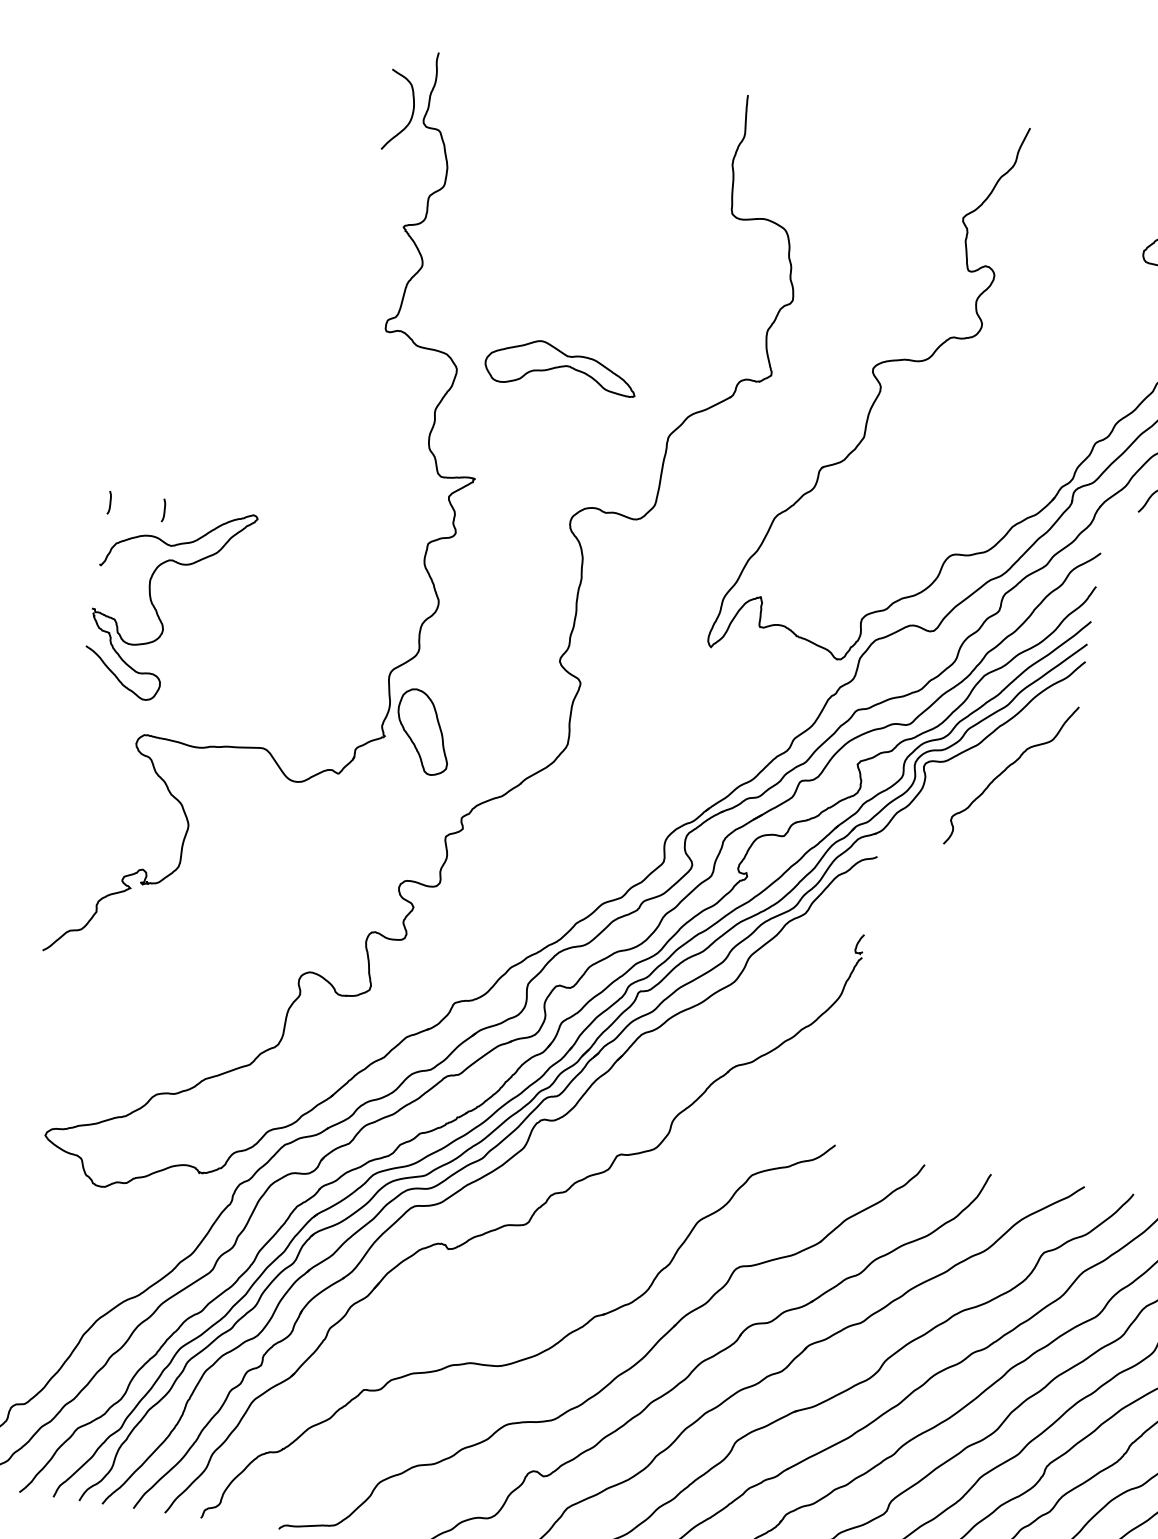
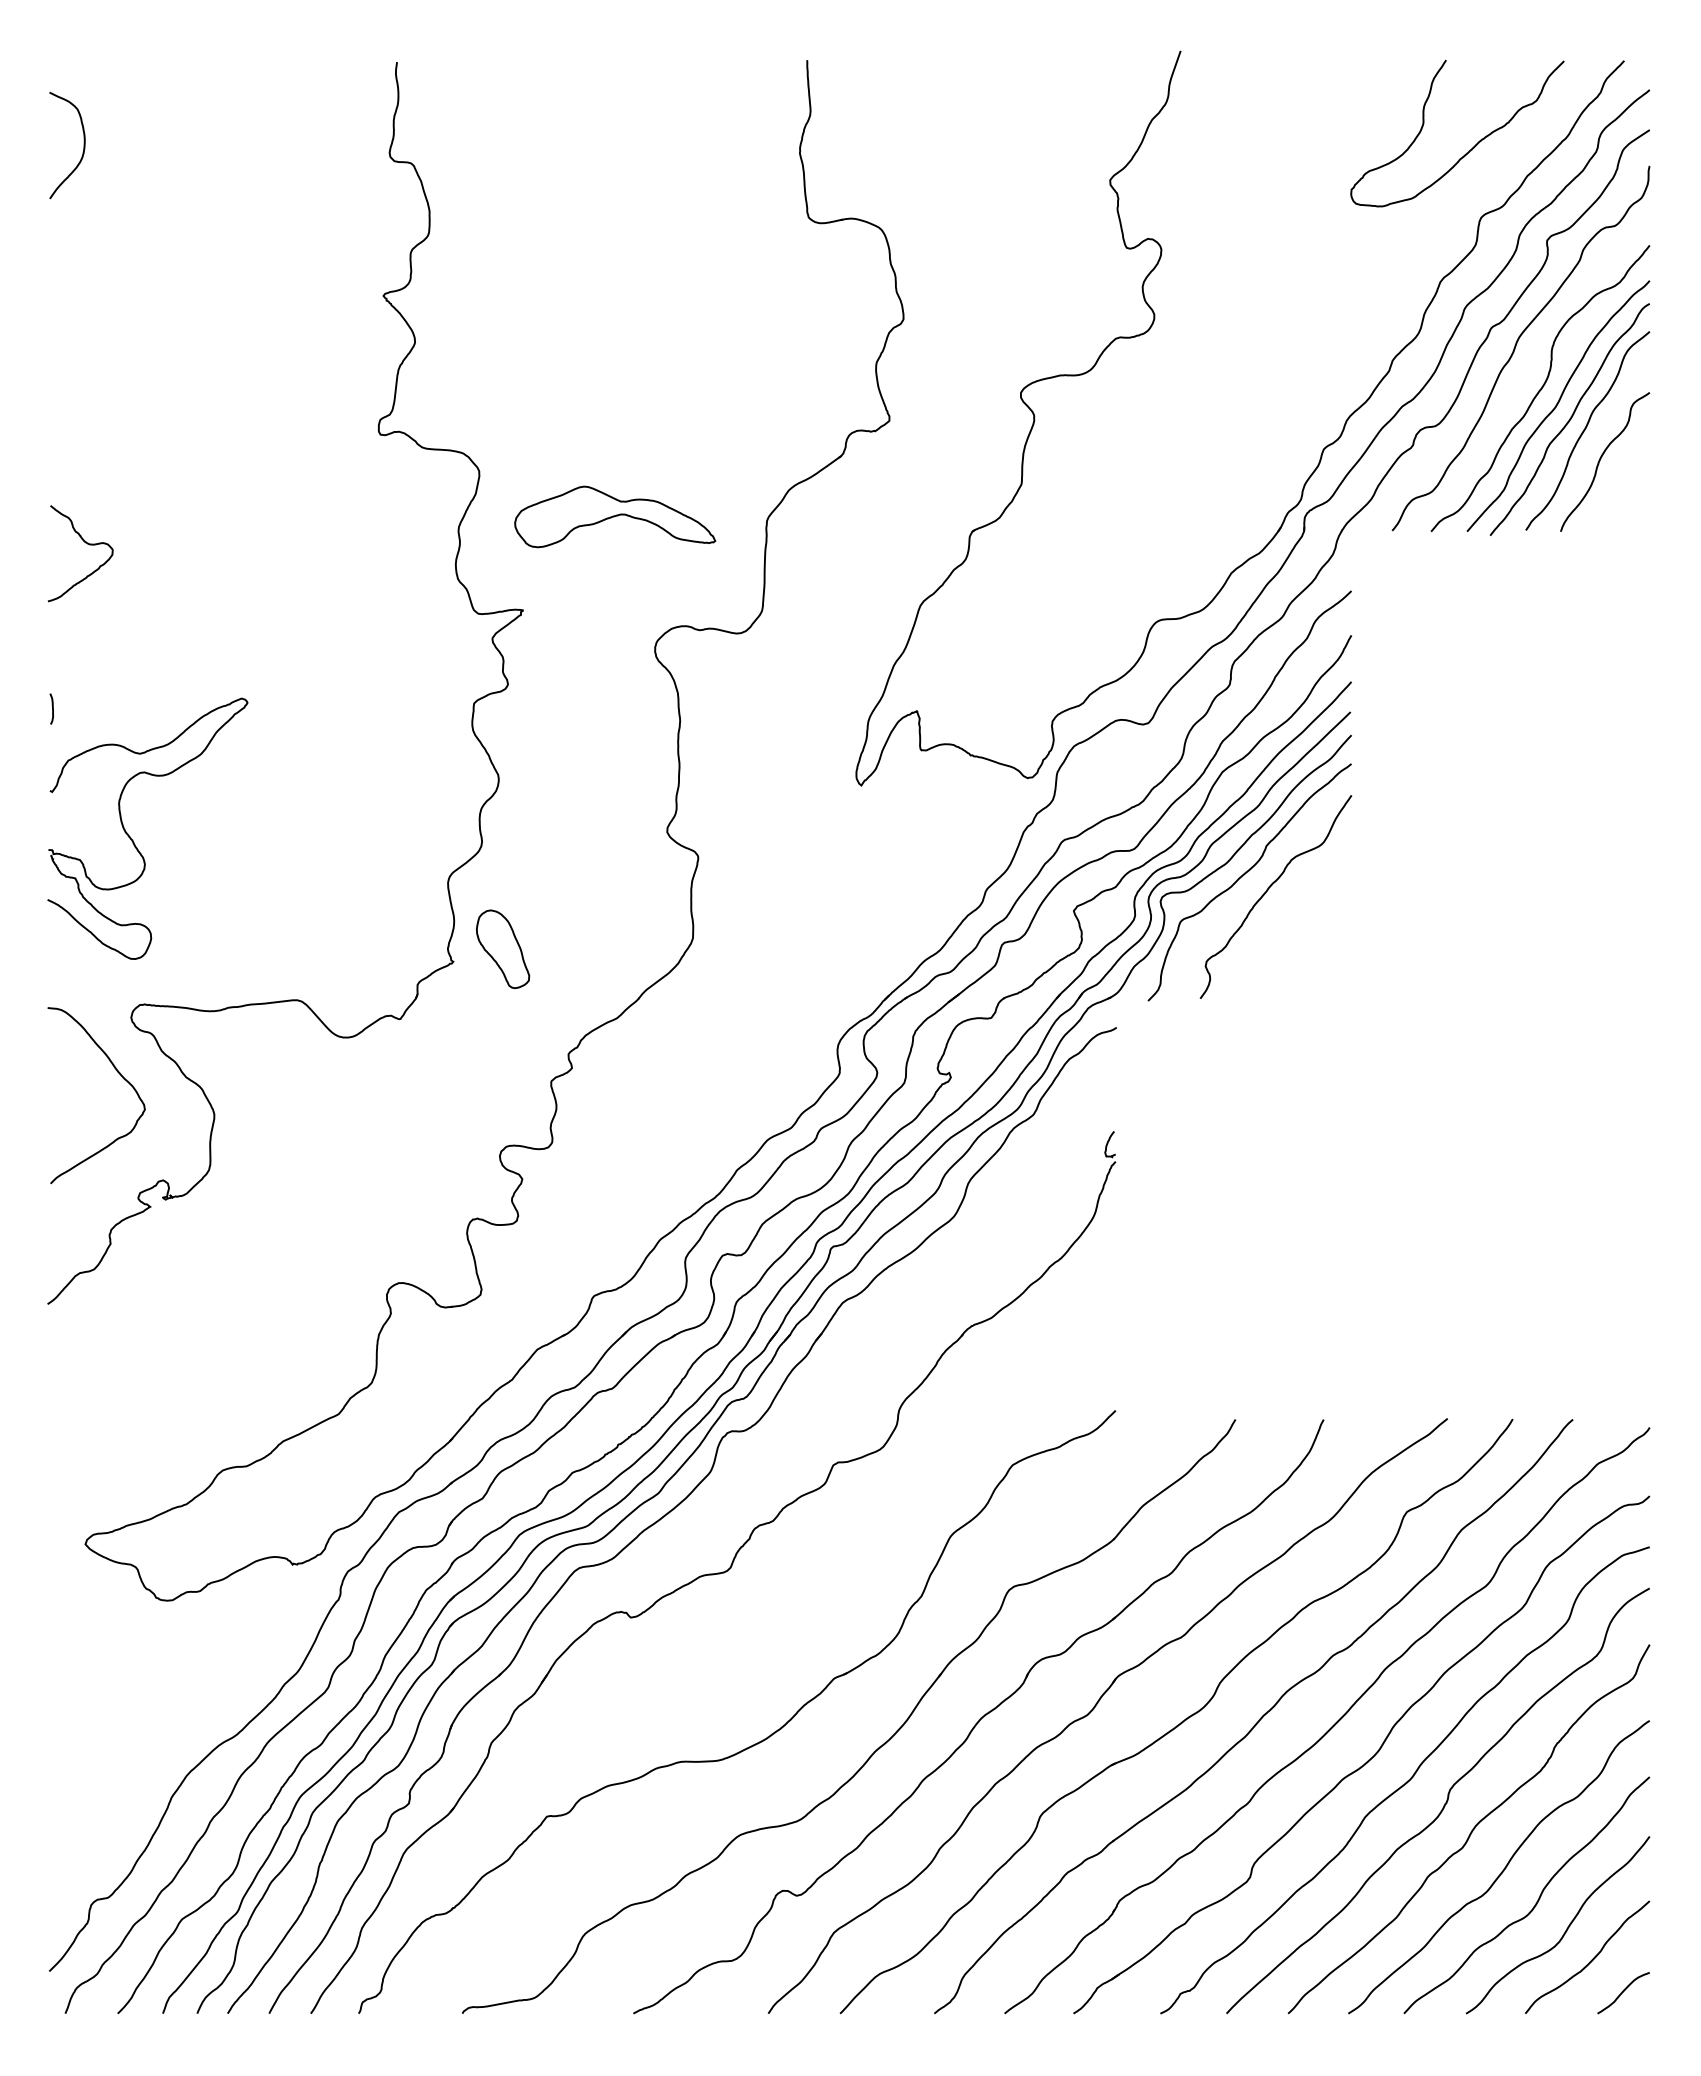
curve: (412, 112) -> (83, 145), moved
part: (562, 366) -> (615, 516), moved
curve: (152, 381) -> (85, 543), added
curve: (164, 510) -> (124, 708), removed
part: (424, 731) -> (503, 948), size x0.71
curve: (989, 756) -> (1243, 876), added
curve: (123, 788) -> (122, 1078), added

